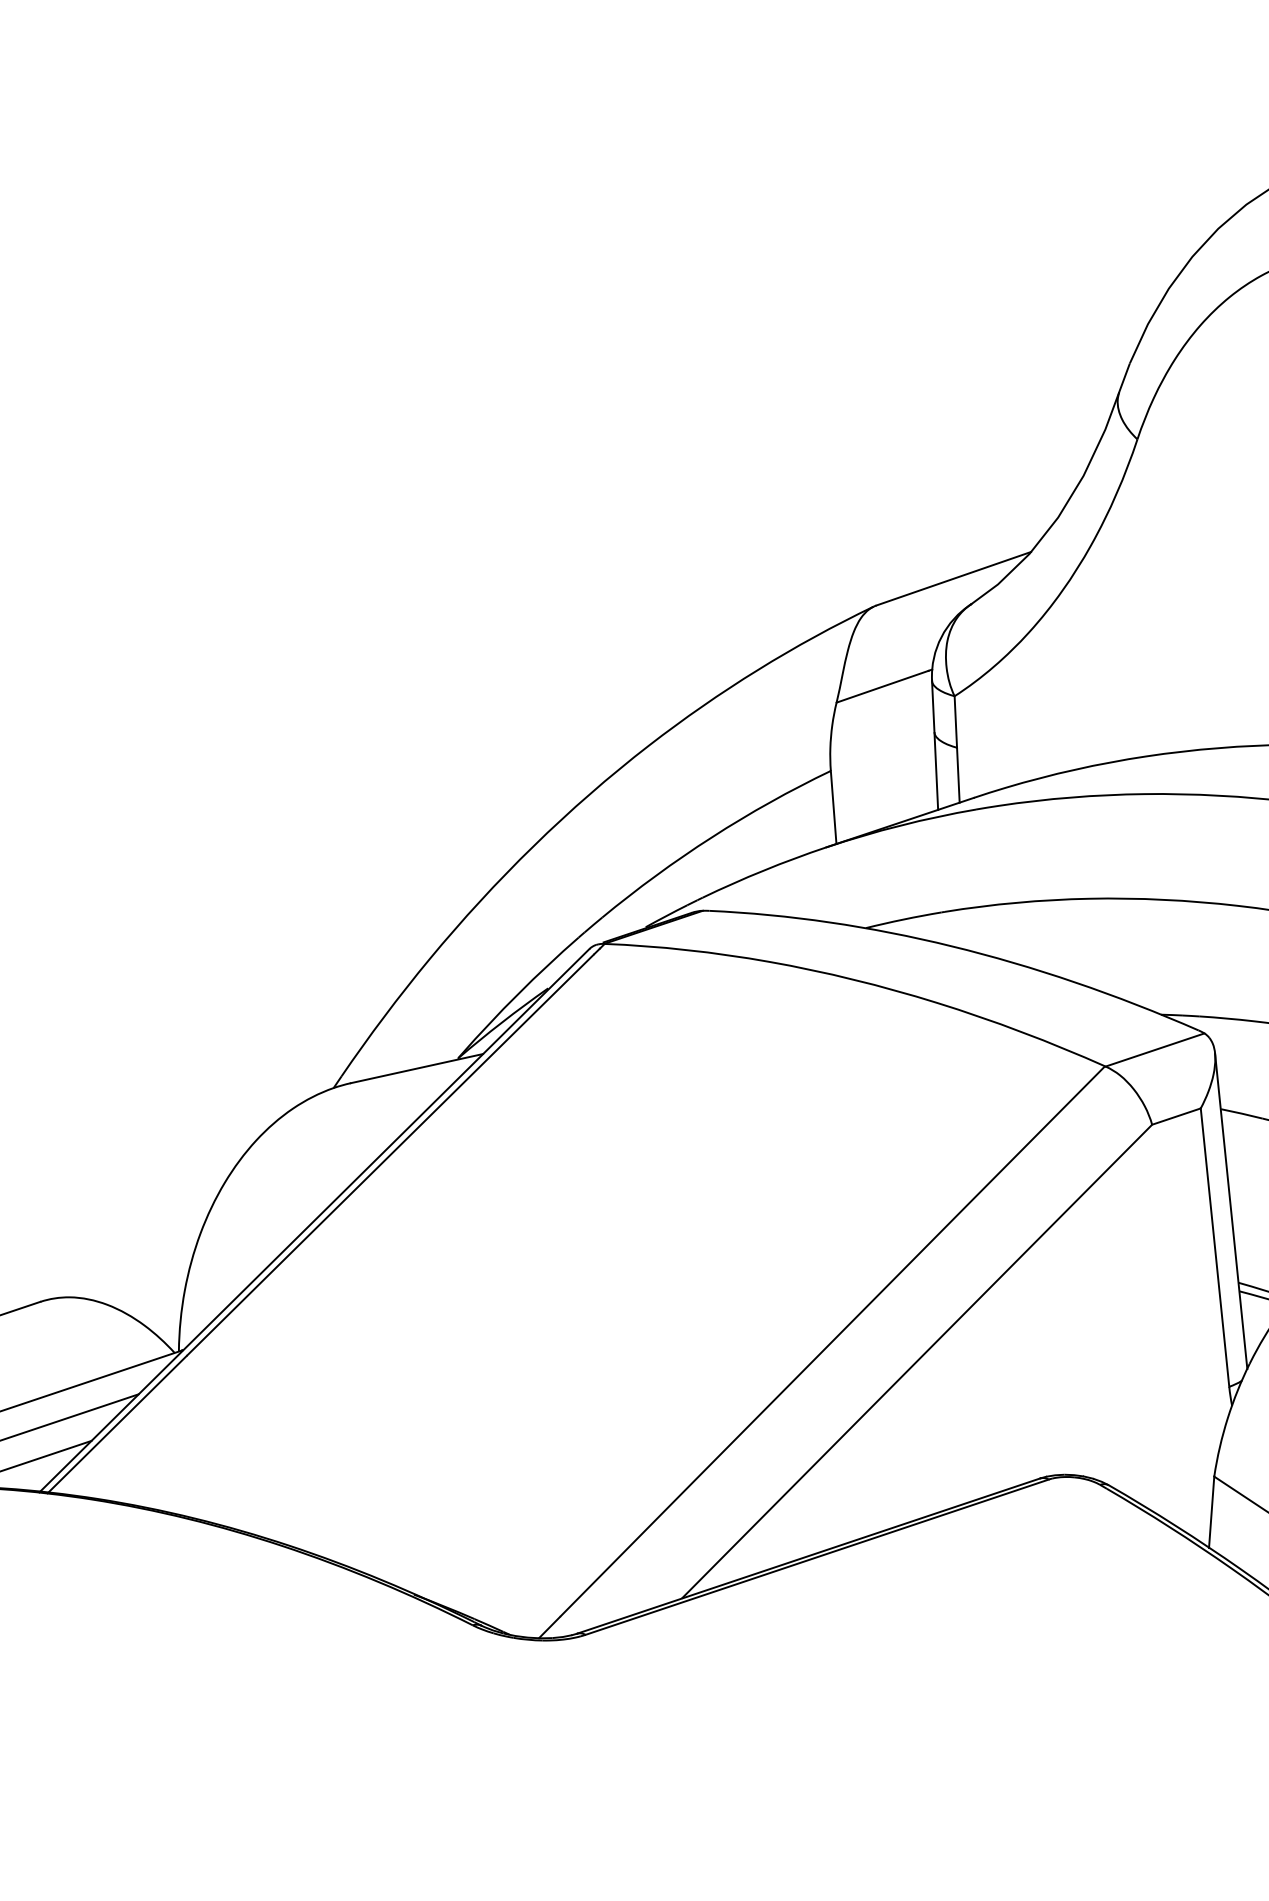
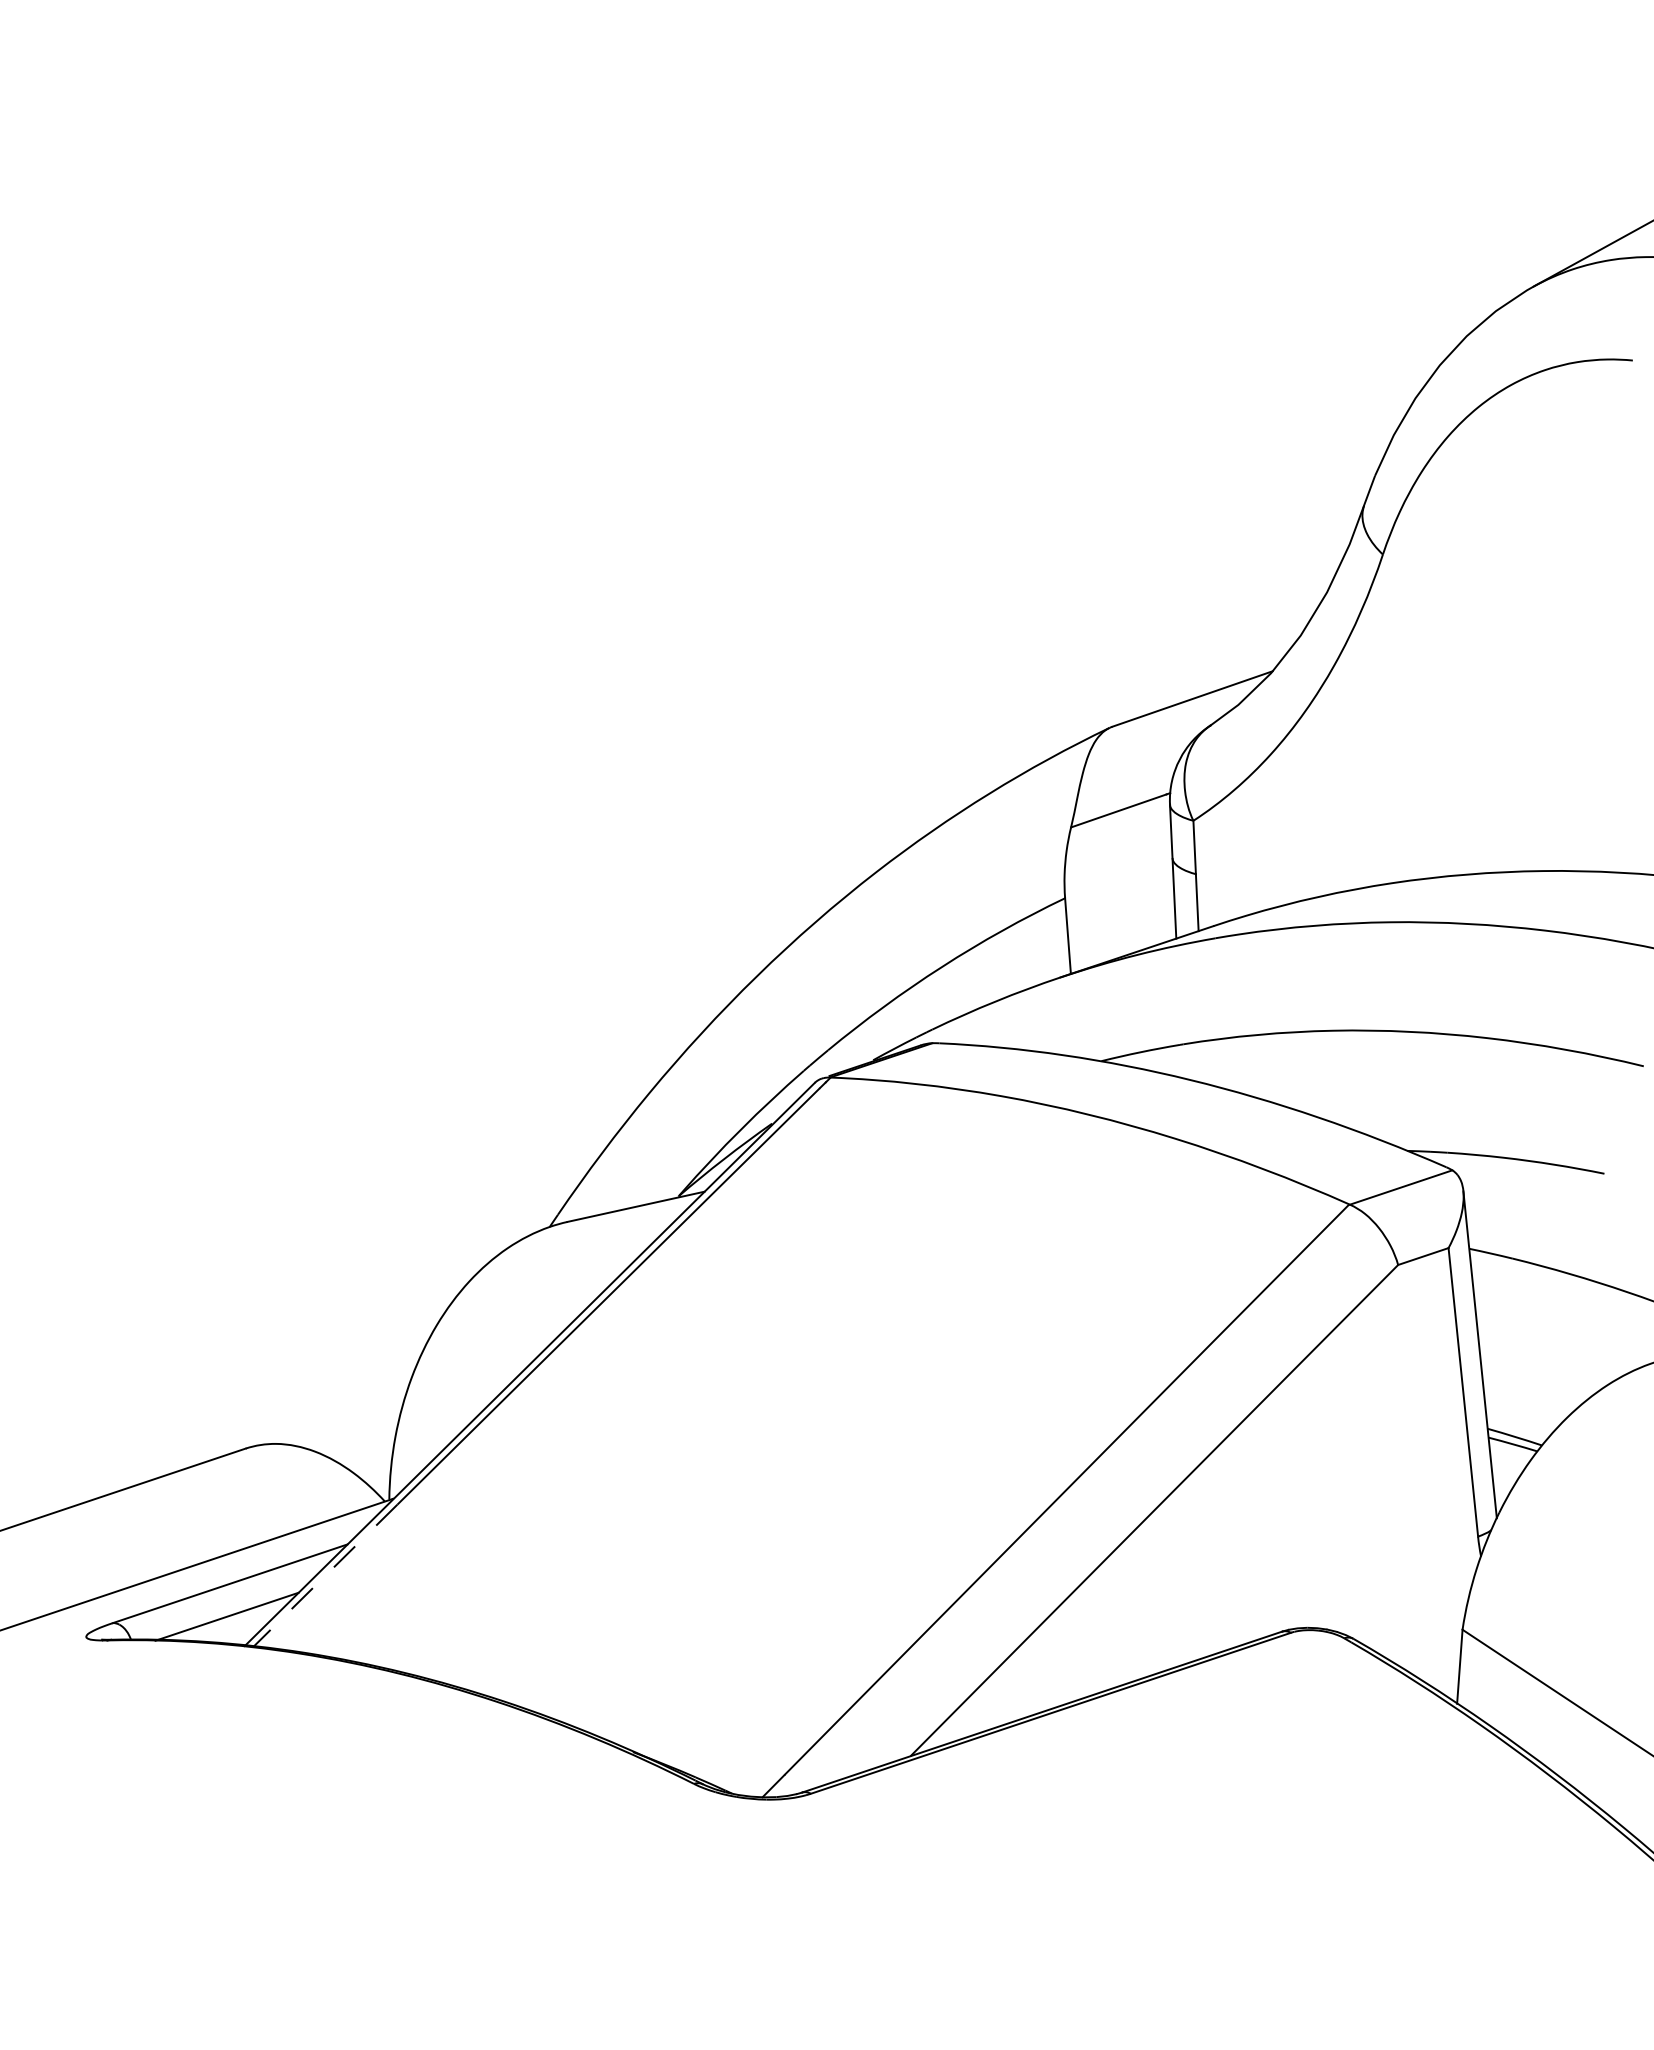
line: (116, 1425) -> (324, 1576), solid -> dashed

